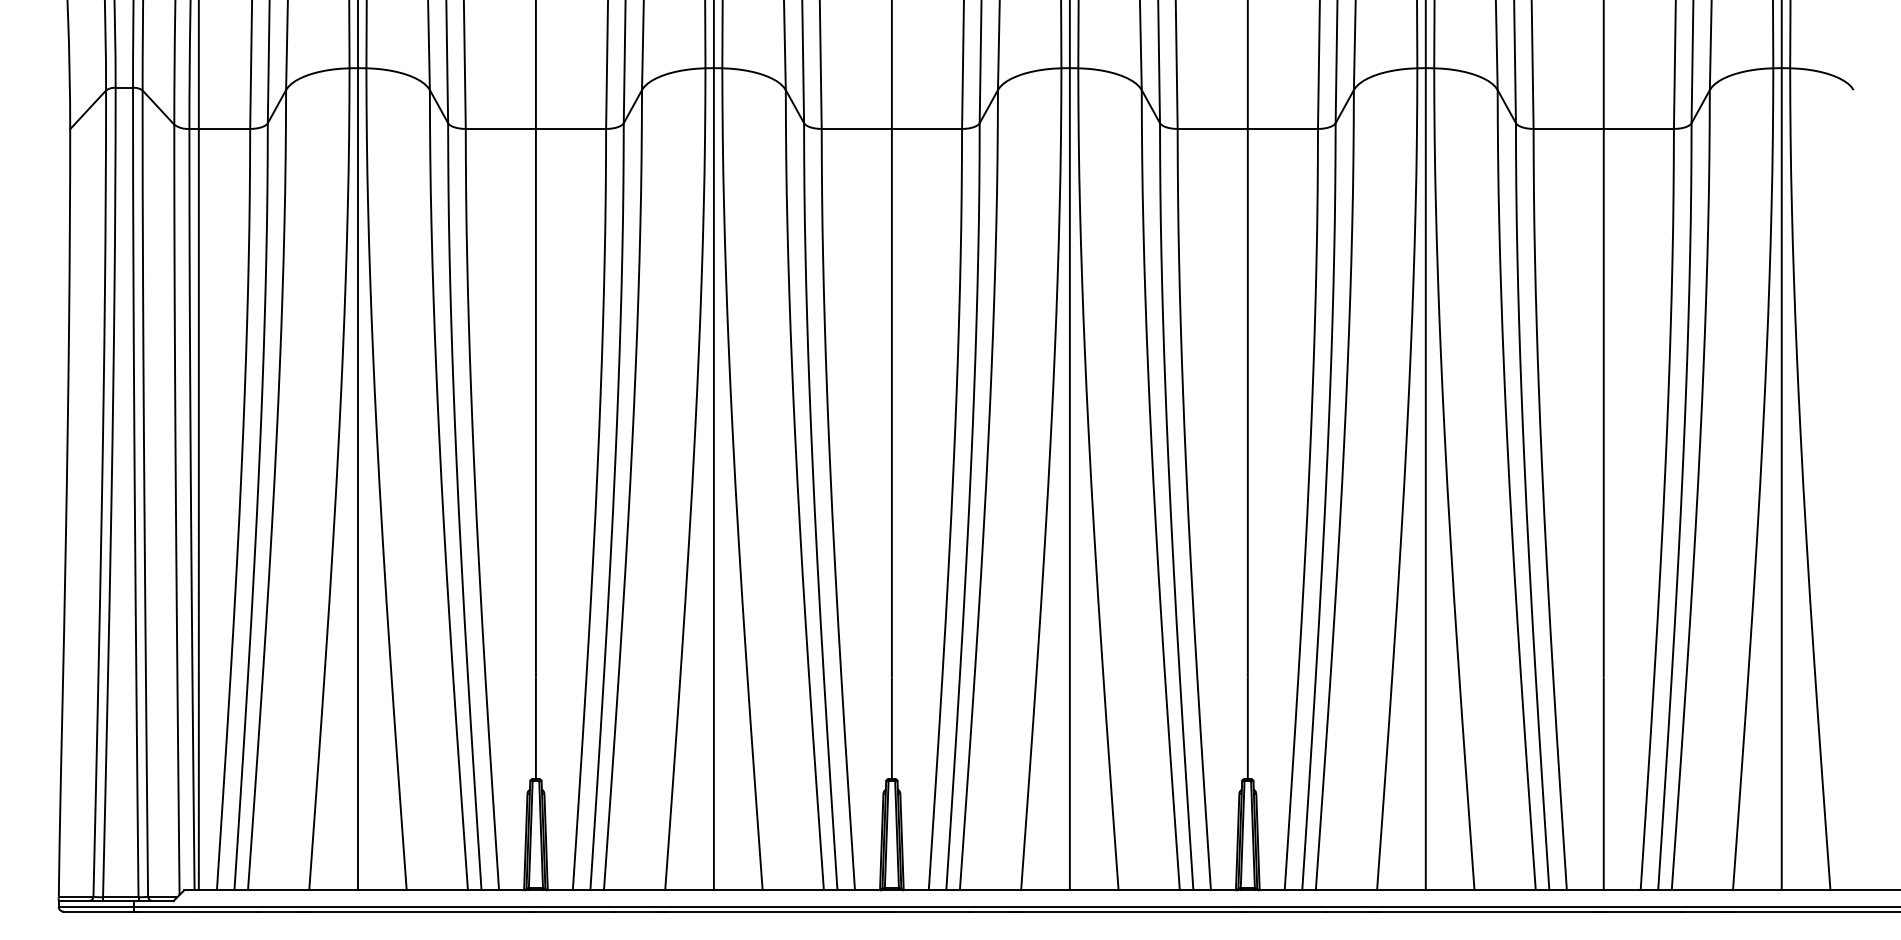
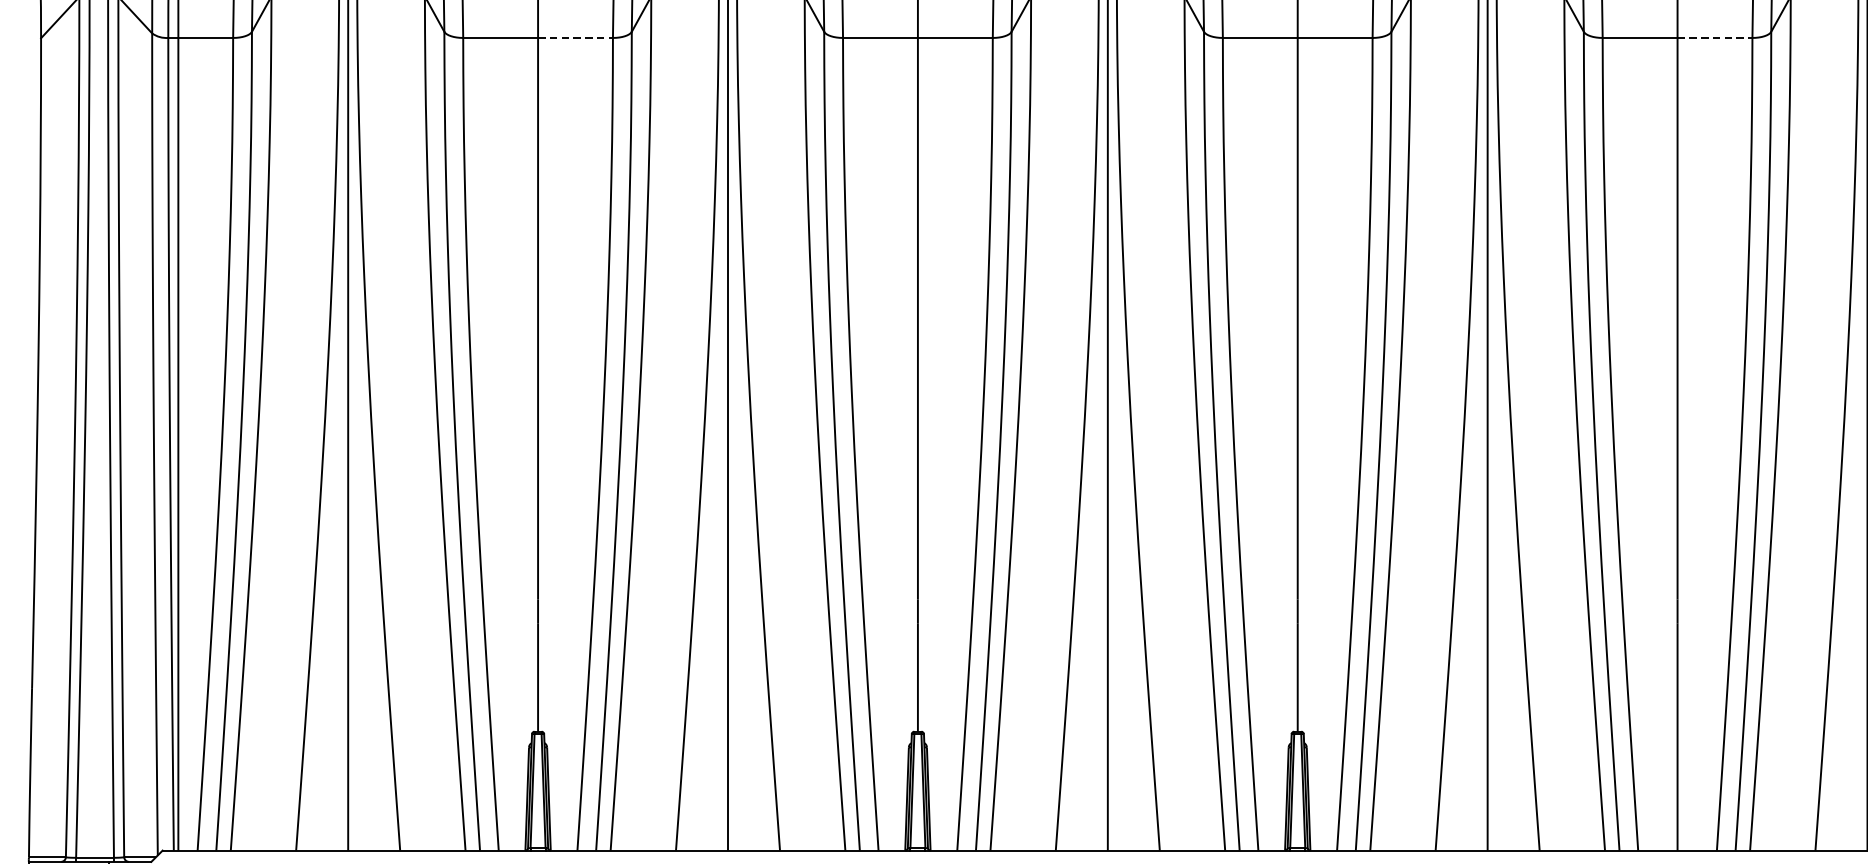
line: (571, 128) -> (576, 37), solid -> dashed
line: (1639, 128) -> (1715, 37), solid -> dashed

